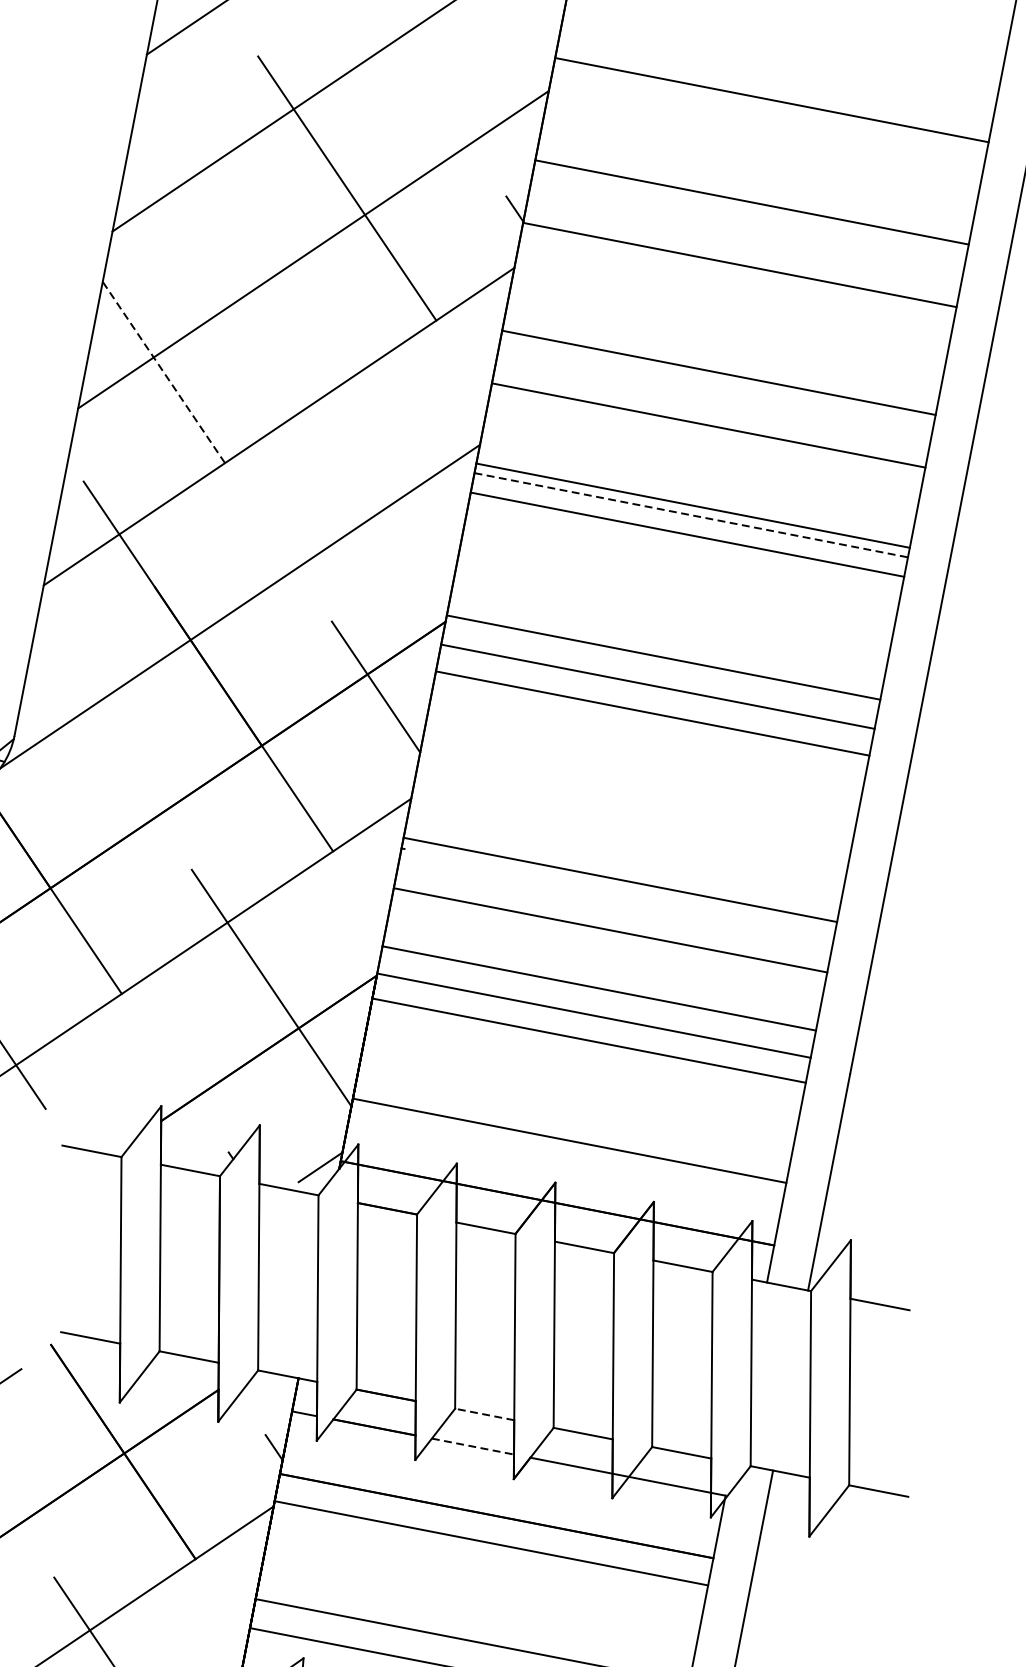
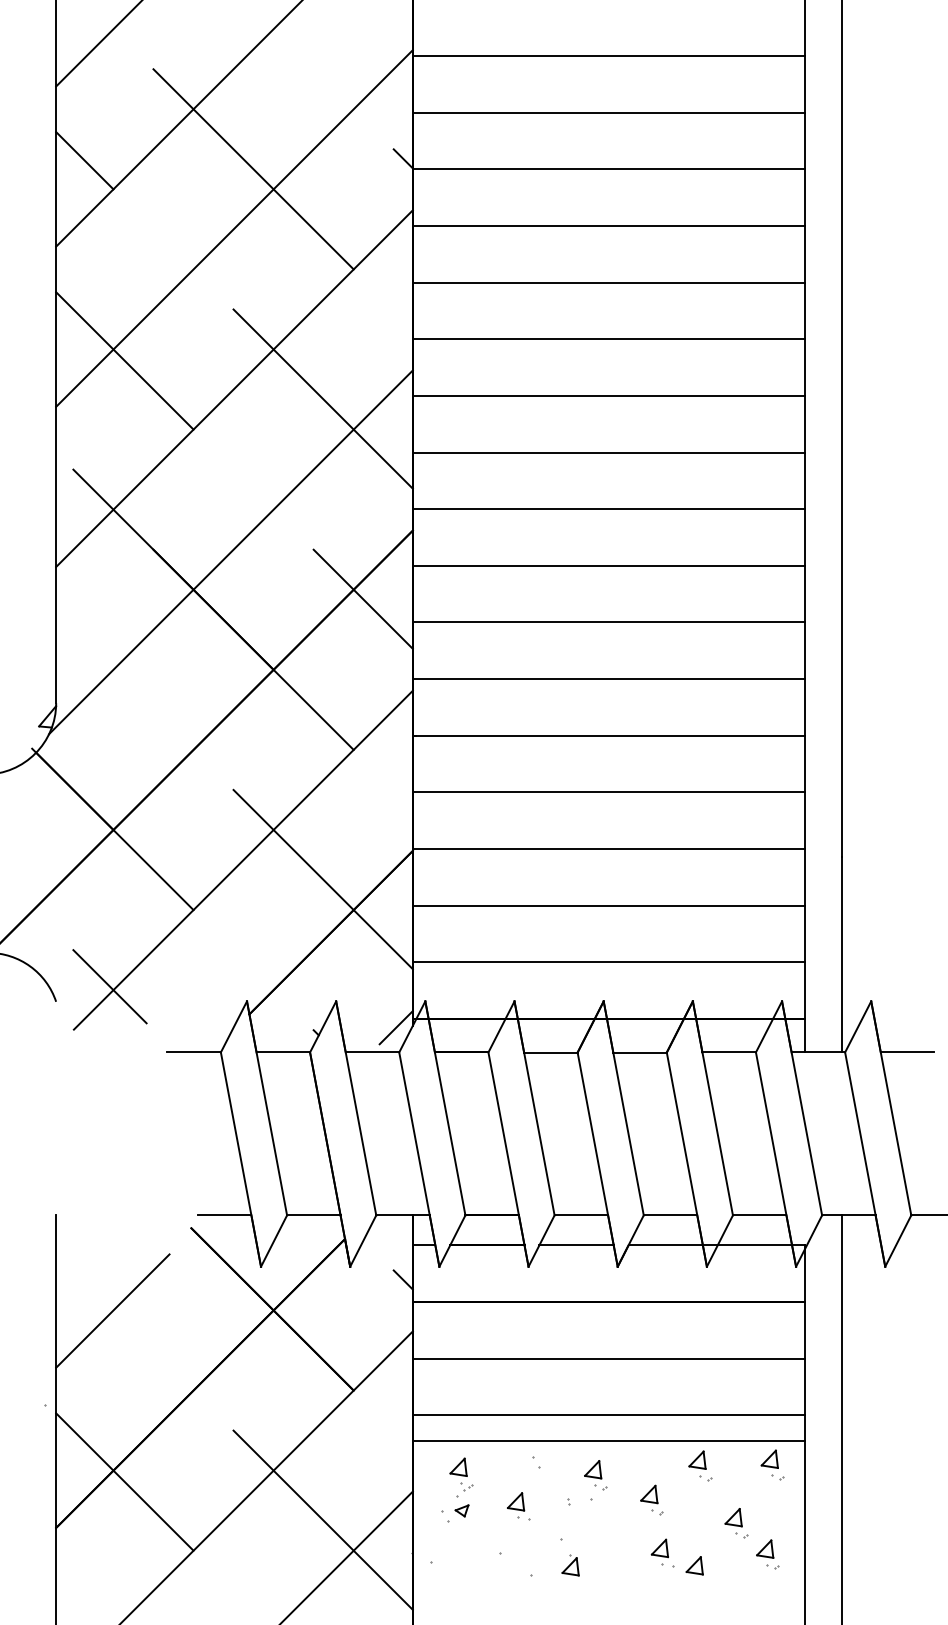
line: (771, 100) -> (608, 56), moved
line: (162, 142) -> (84, 160), added
line: (163, 371) -> (124, 360), dashed -> solid
line: (718, 373) -> (608, 226), moved
line: (708, 425) -> (608, 282), moved
line: (374, 456) -> (322, 398), added
line: (692, 505) -> (608, 339), moved
line: (691, 514) -> (609, 395), dashed -> solid
line: (686, 534) -> (608, 452), moved
line: (663, 657) -> (608, 565), moved
line: (657, 686) -> (608, 509), moved
line: (652, 713) -> (608, 622), moved
line: (619, 880) -> (608, 679), moved
line: (610, 929) -> (608, 735), moved
line: (598, 988) -> (608, 792), moved
line: (588, 1040) -> (608, 905), moved
line: (484, 1414) -> (581, 1215), dashed -> solid
line: (473, 1446) -> (577, 1245), dashed -> solid
line: (490, 1543) -> (608, 1358), moved

